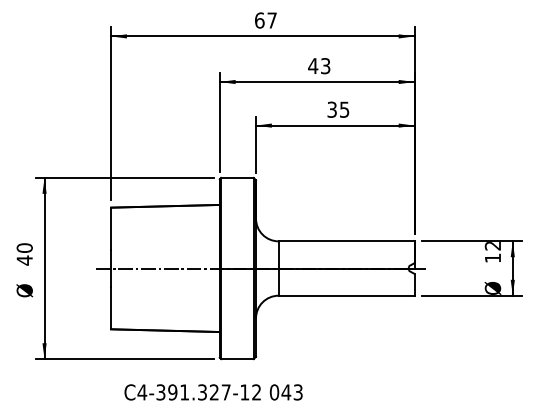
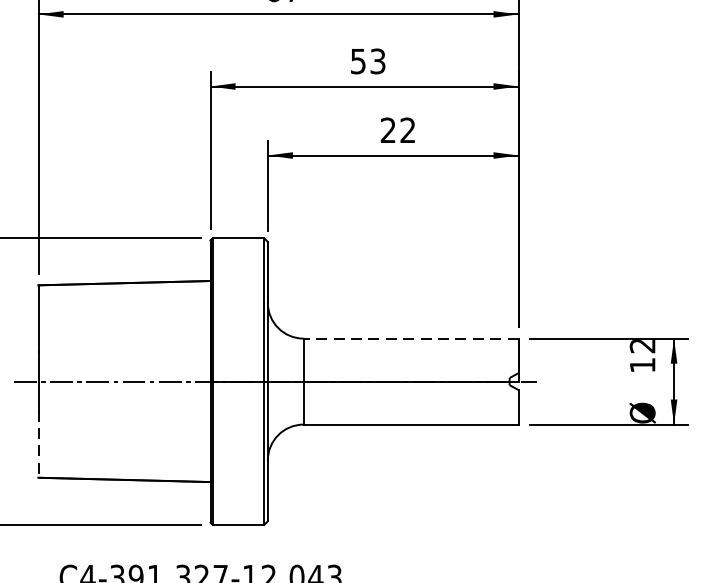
text: (313, 66) -> (358, 61), 43 -> 53
text: (338, 109) -> (398, 130), 35 -> 22
line: (346, 241) -> (410, 338), solid -> dashed
line: (111, 308) -> (39, 444), solid -> dashed

